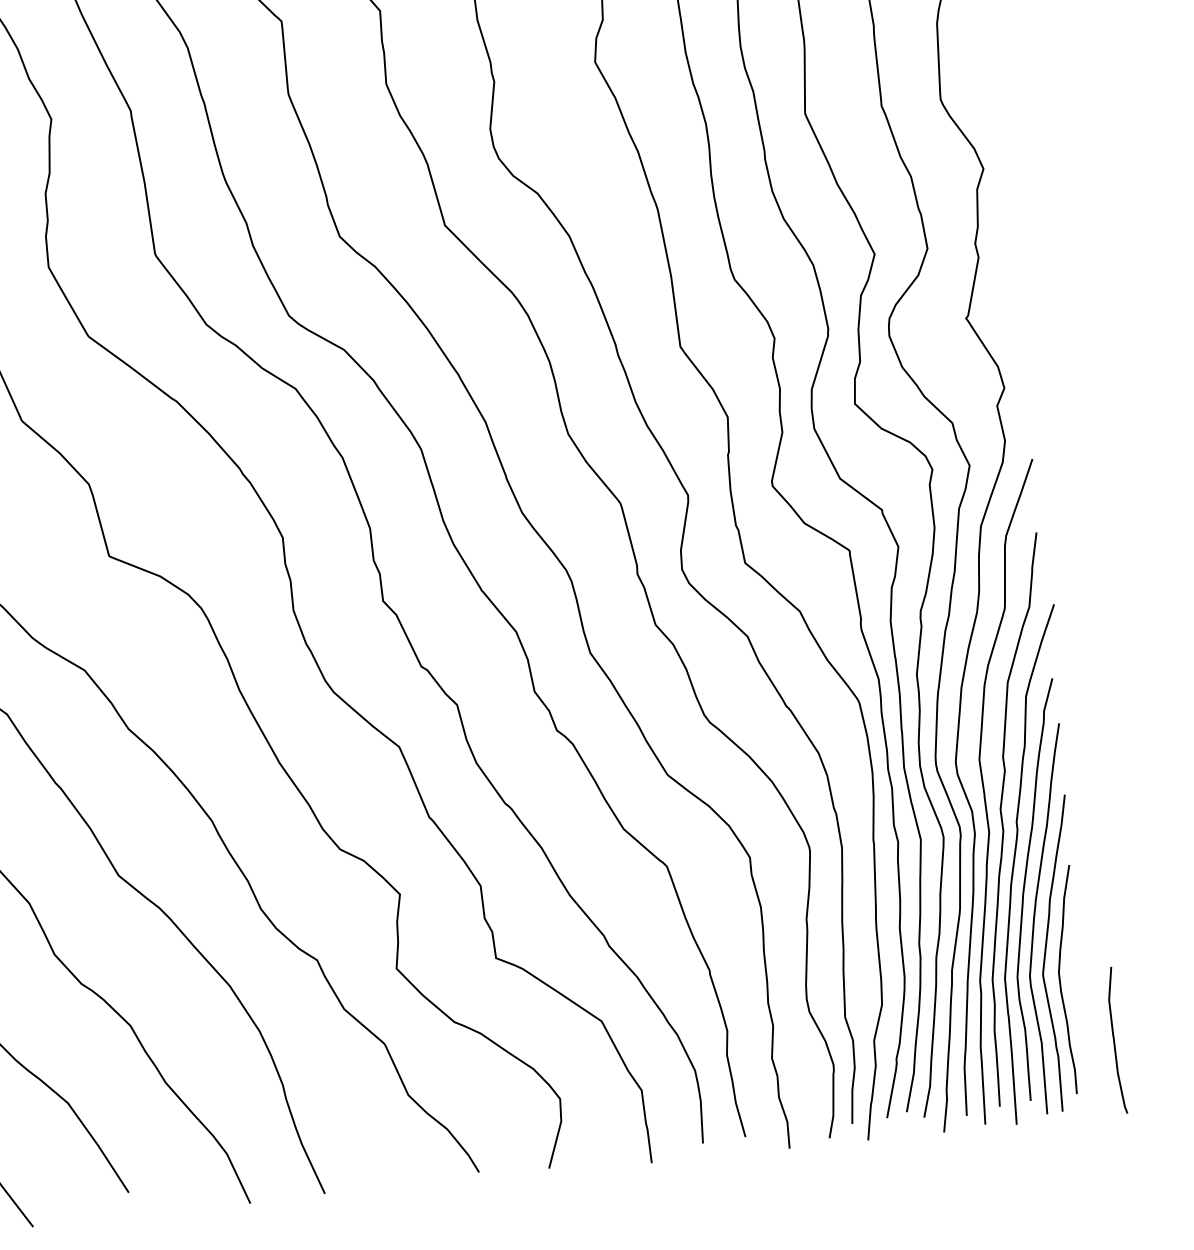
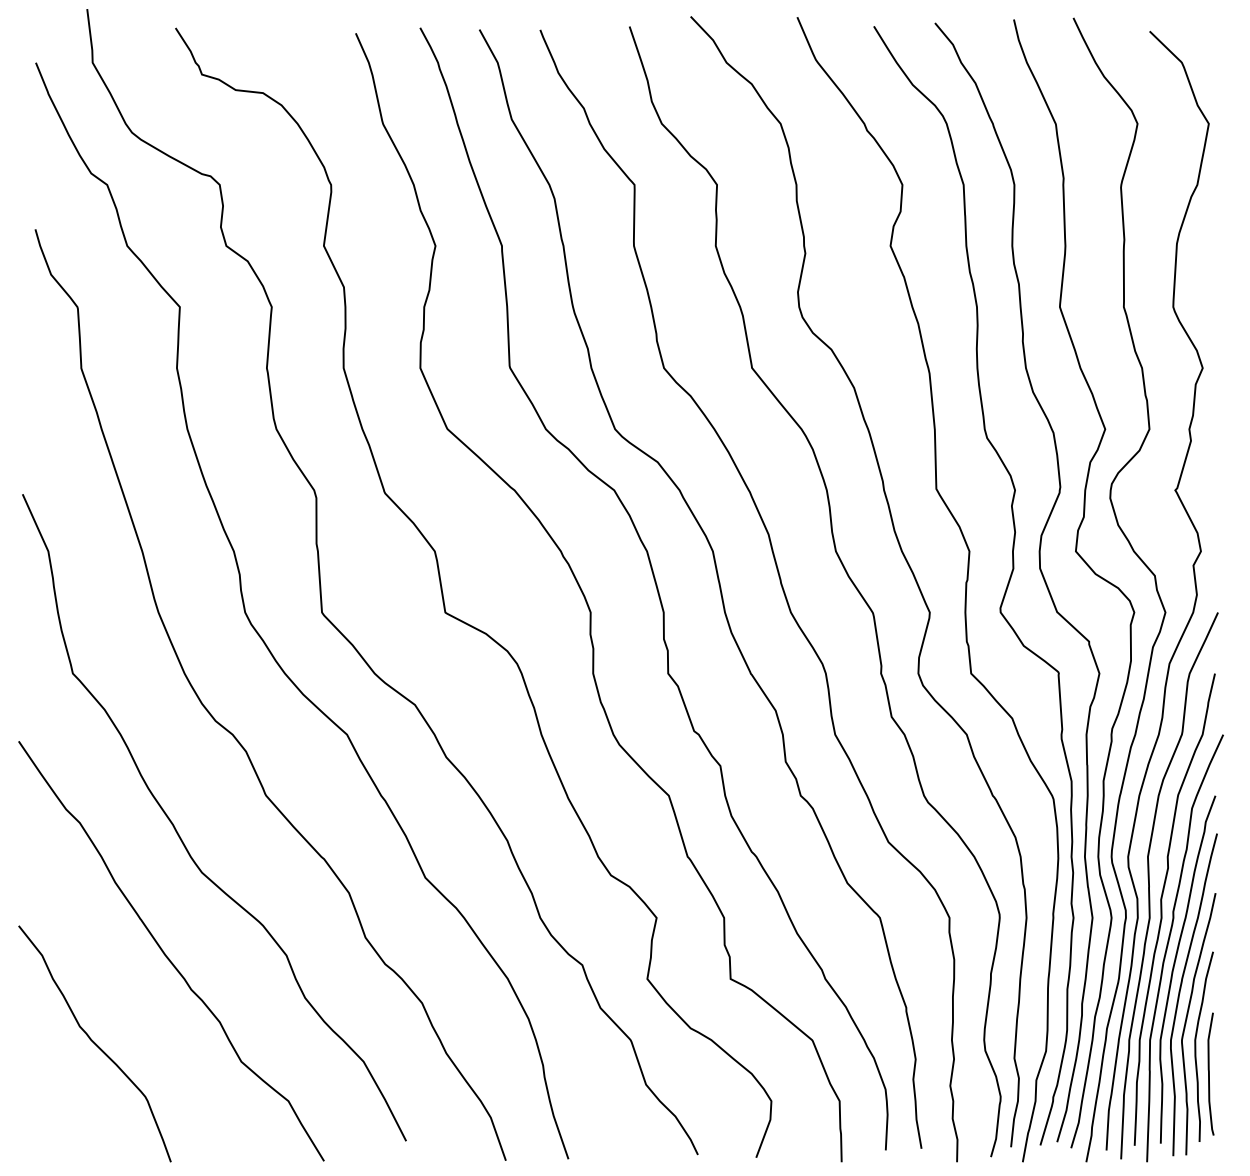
curve: (1114, 1039) -> (1209, 1073), moved

